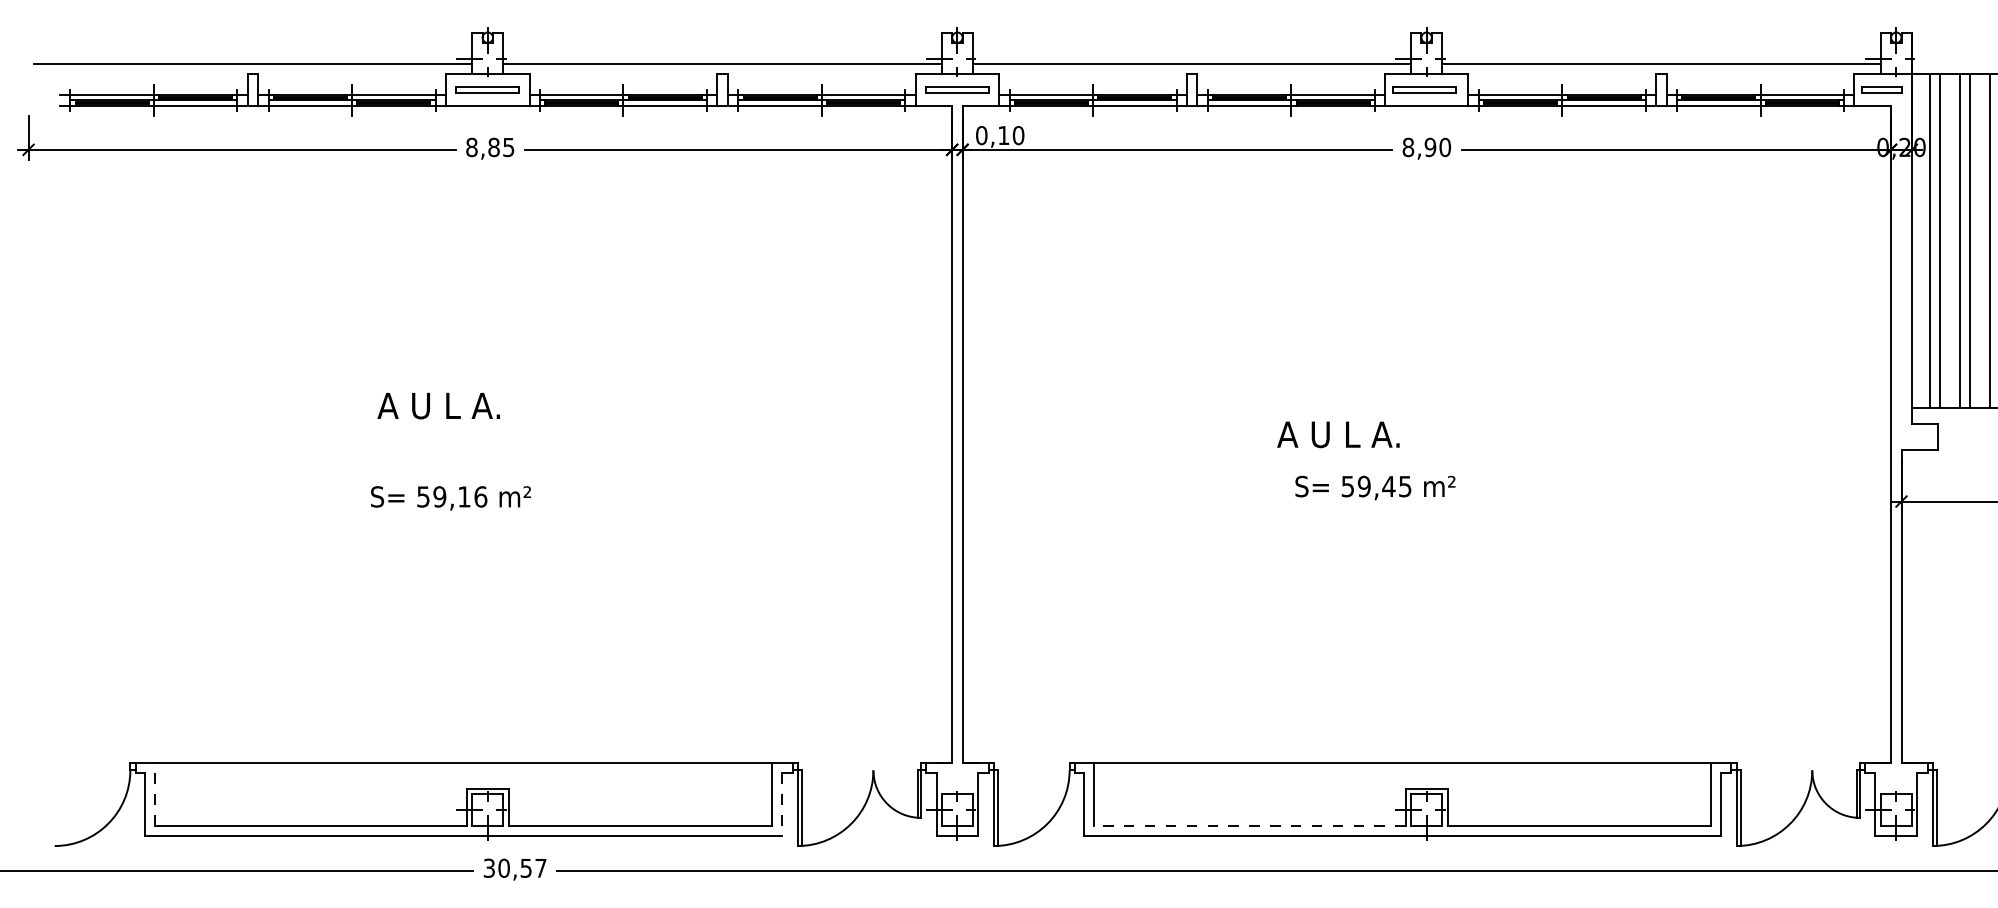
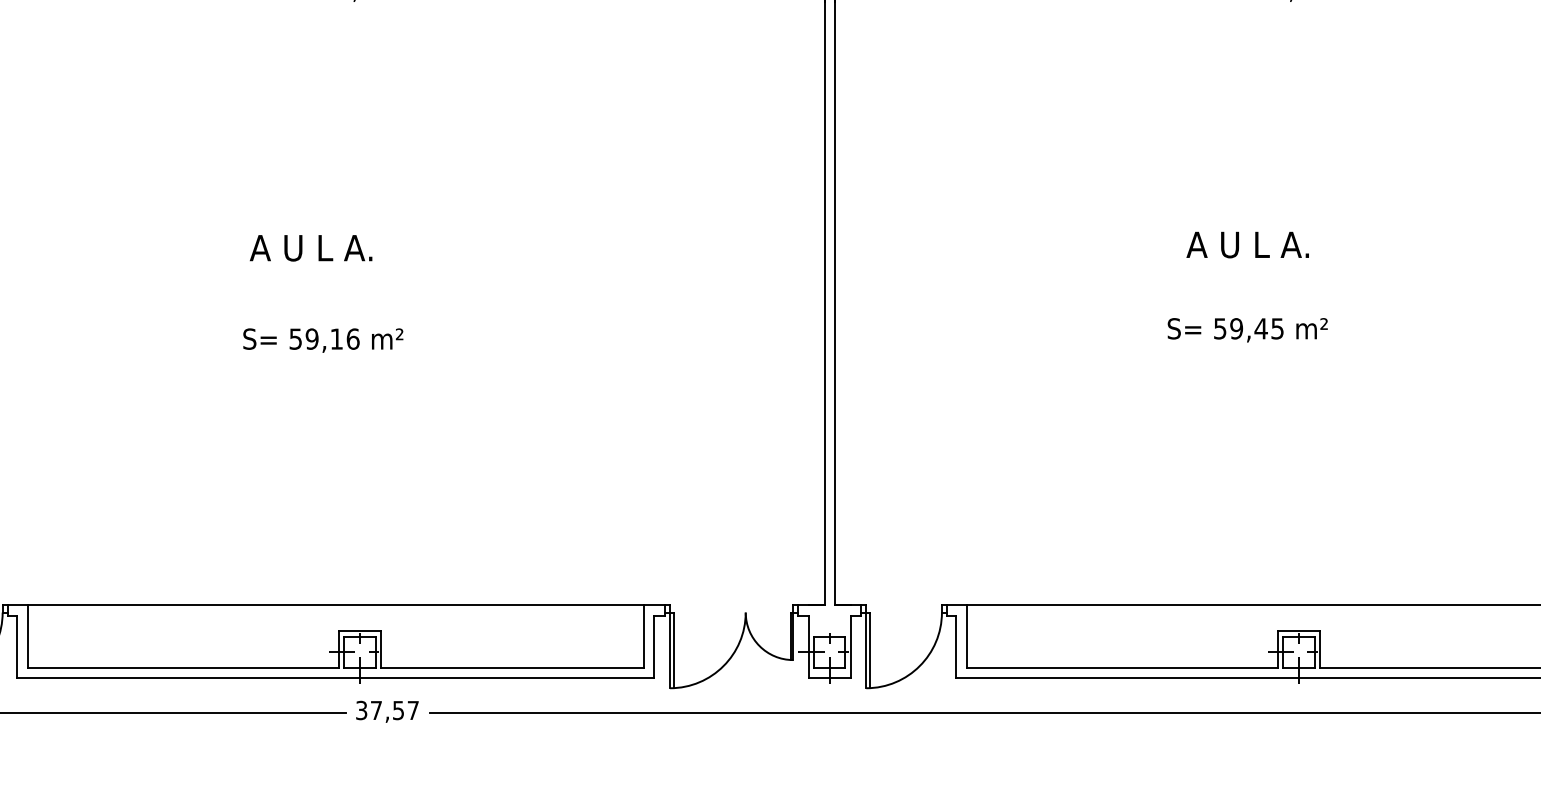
text: (1338, 434) -> (1247, 244), moved
line: (155, 793) -> (27, 635), dashed -> solid
line: (782, 805) -> (654, 647), dashed -> solid
line: (1250, 825) -> (1122, 667), dashed -> solid
text: (503, 867) -> (375, 709), 30,57 -> 37,57

